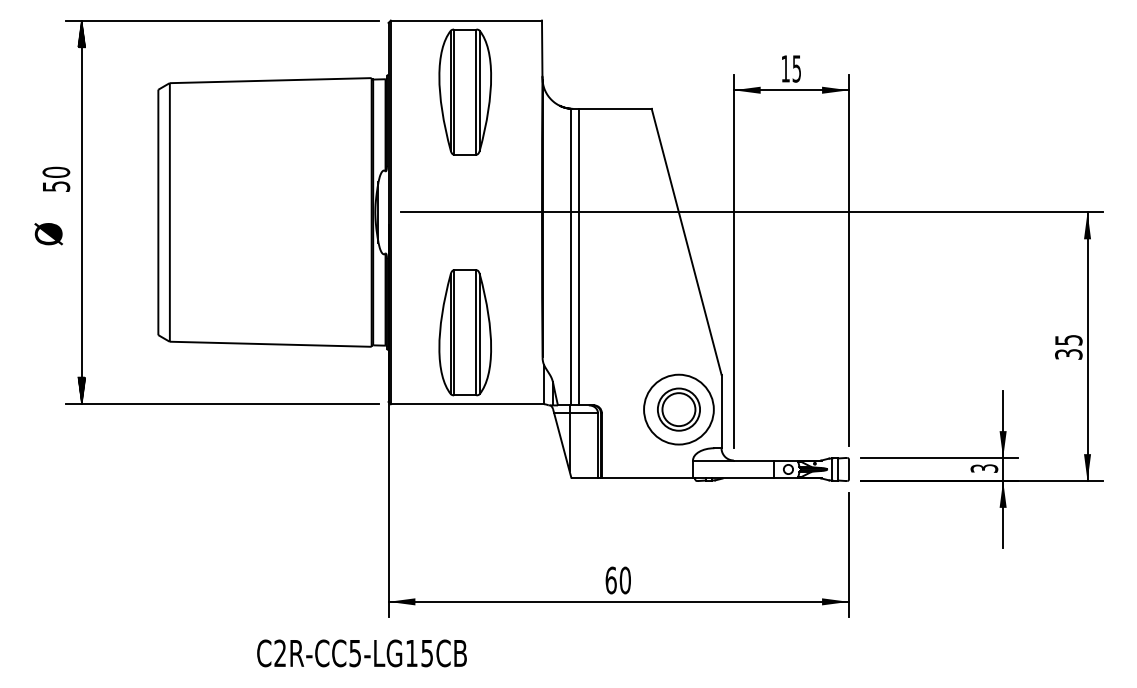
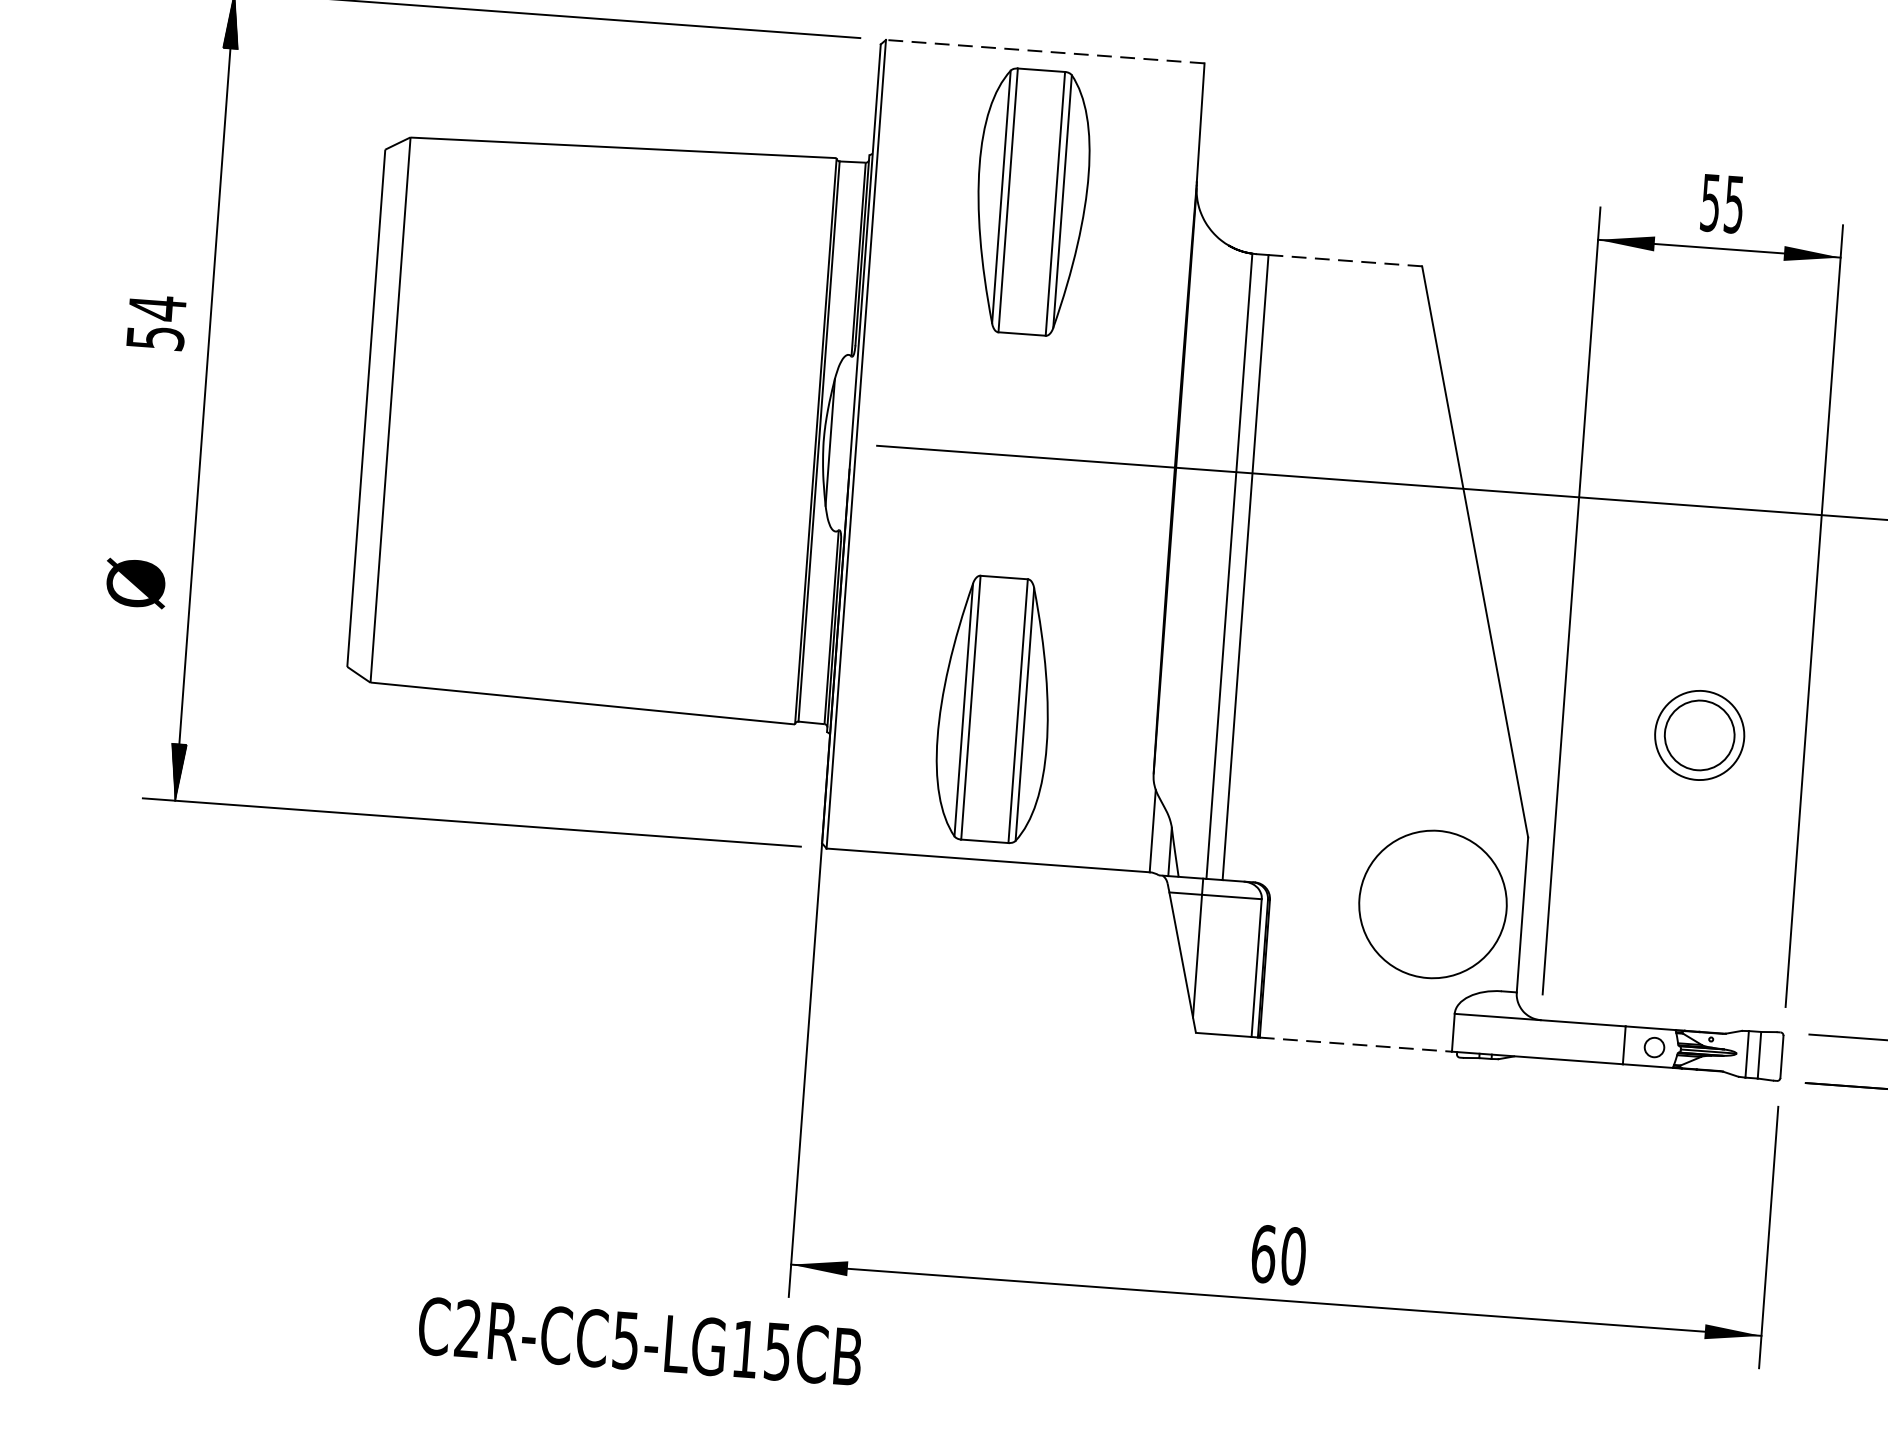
line: (466, 20) -> (1045, 51), solid -> dashed
text: (785, 68) -> (1710, 201), 15 -> 55
line: (615, 108) -> (1345, 259), solid -> dashed
text: (56, 172) -> (157, 308), 50 -> 54
text: (48, 234) -> (135, 584), moved
part: (678, 409) -> (1698, 735), moved
line: (647, 478) -> (1356, 1044), solid -> dashed
text: (361, 653) -> (639, 1341), moved

